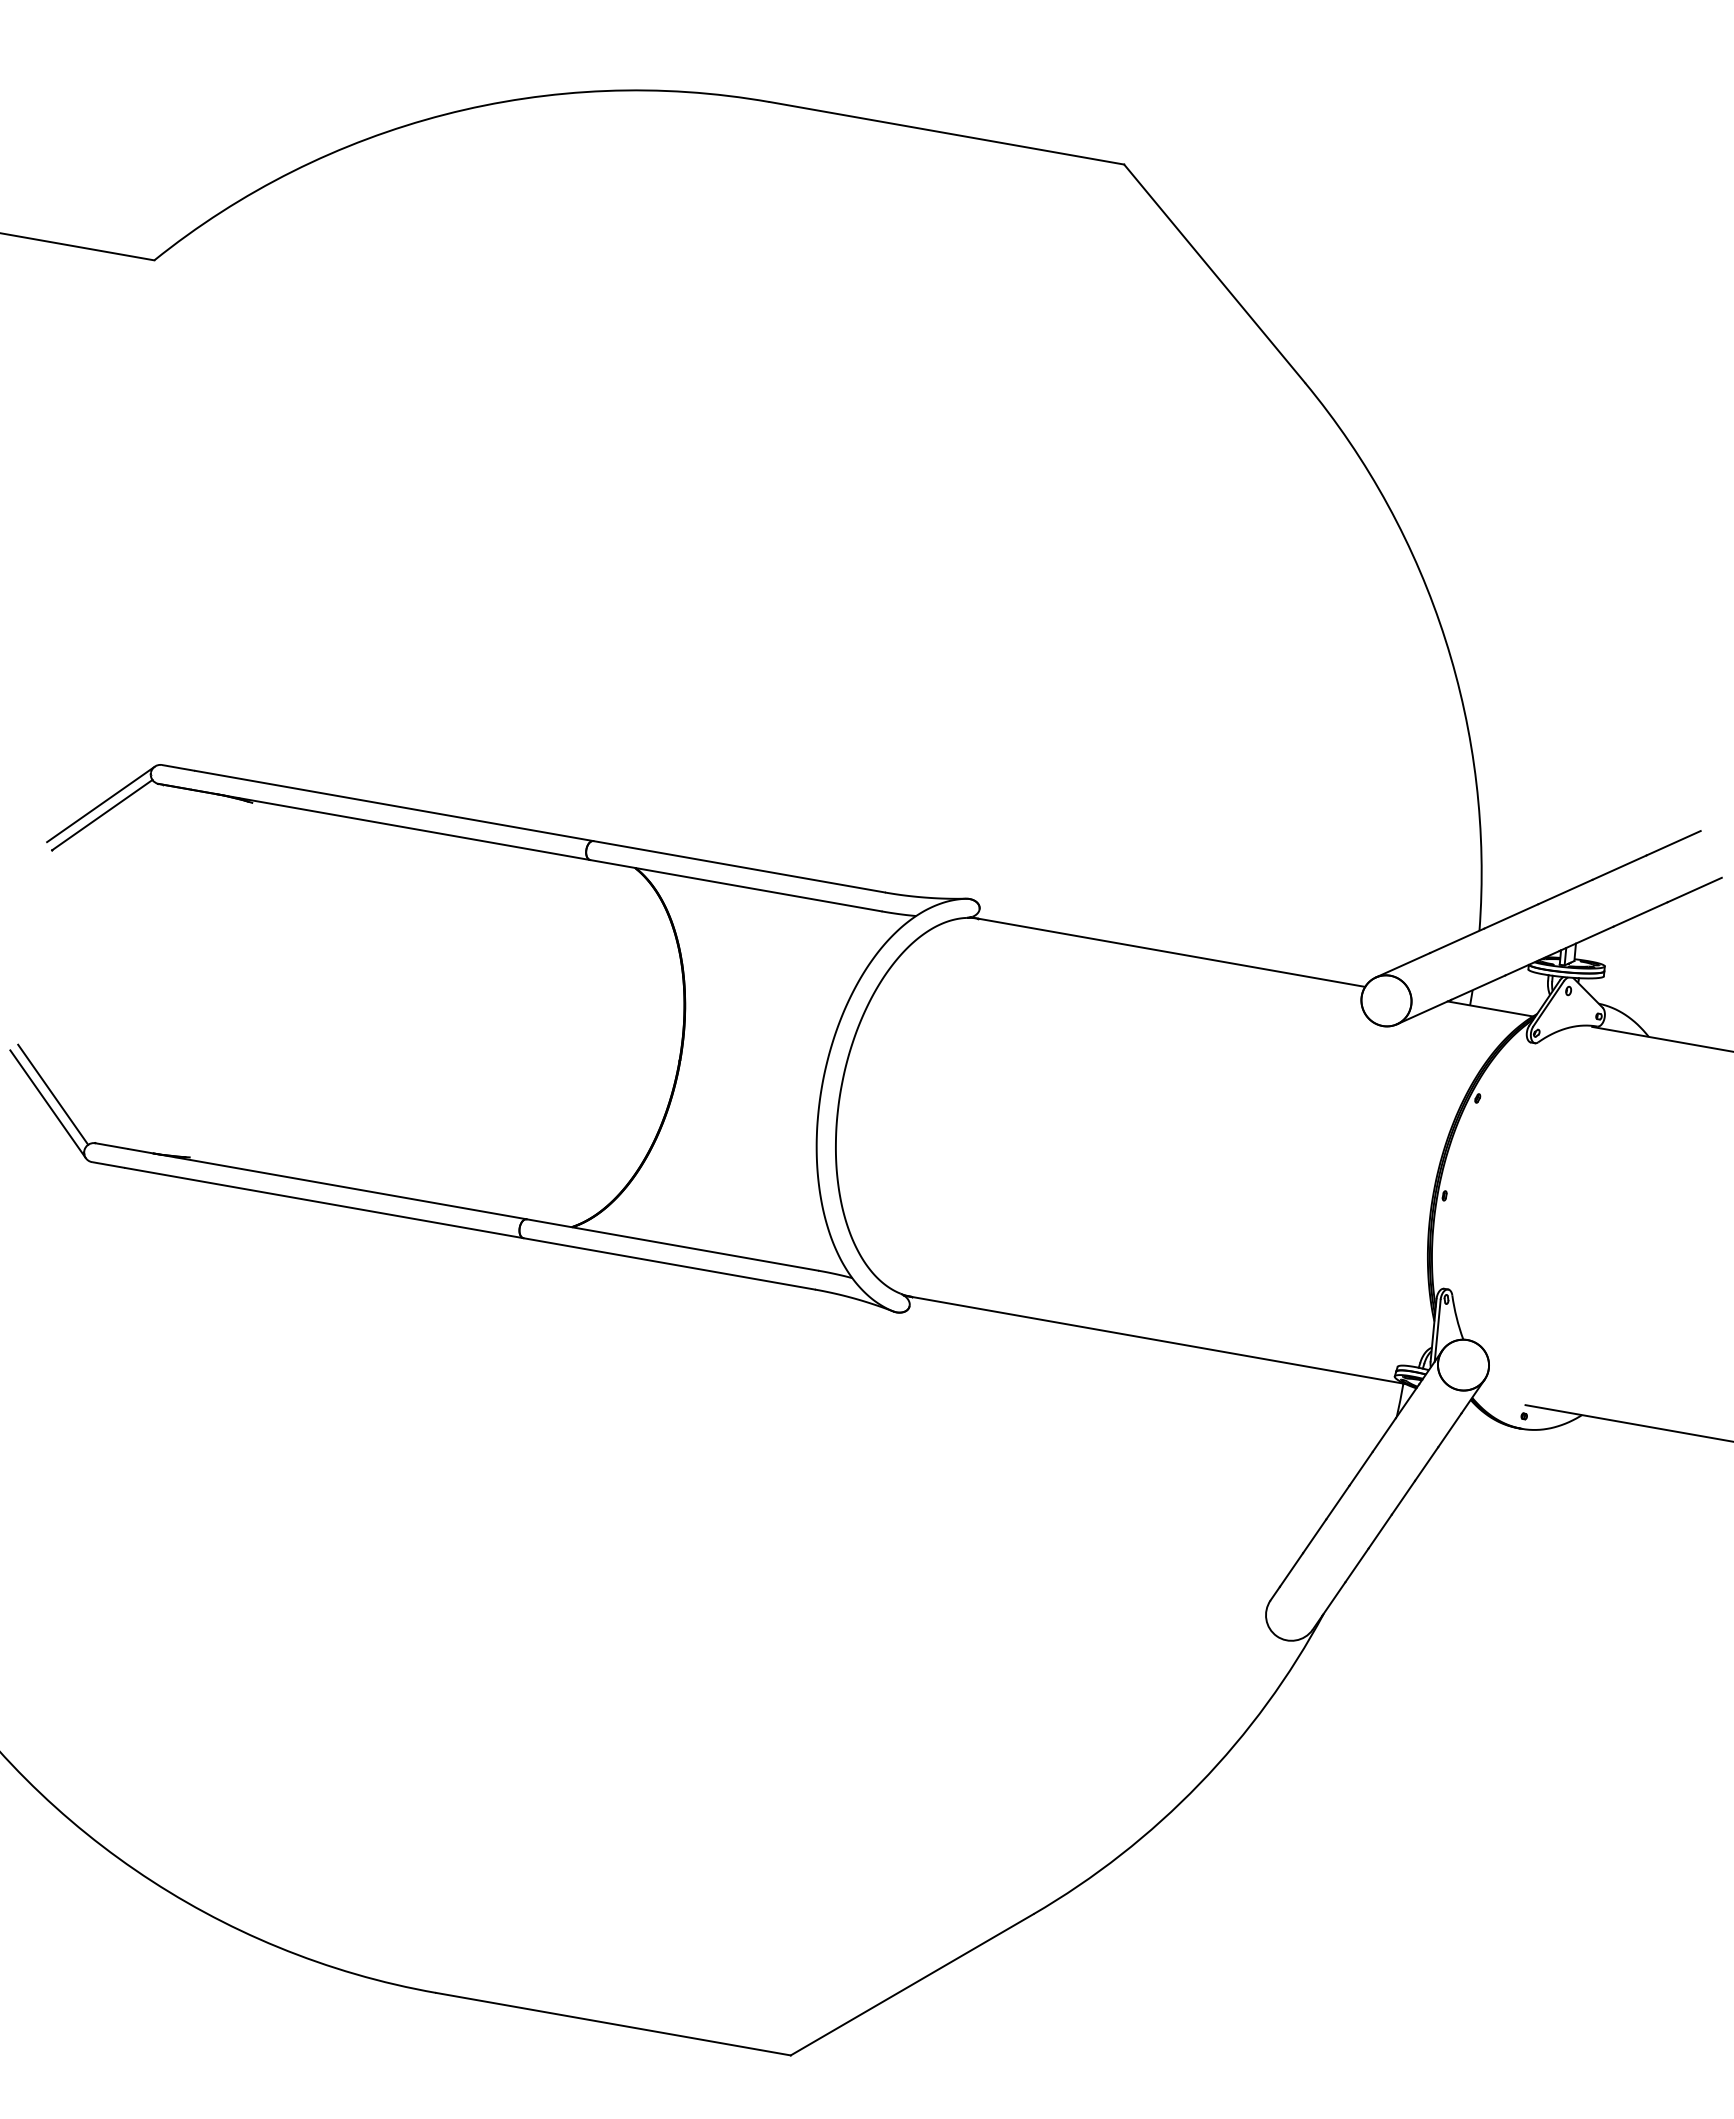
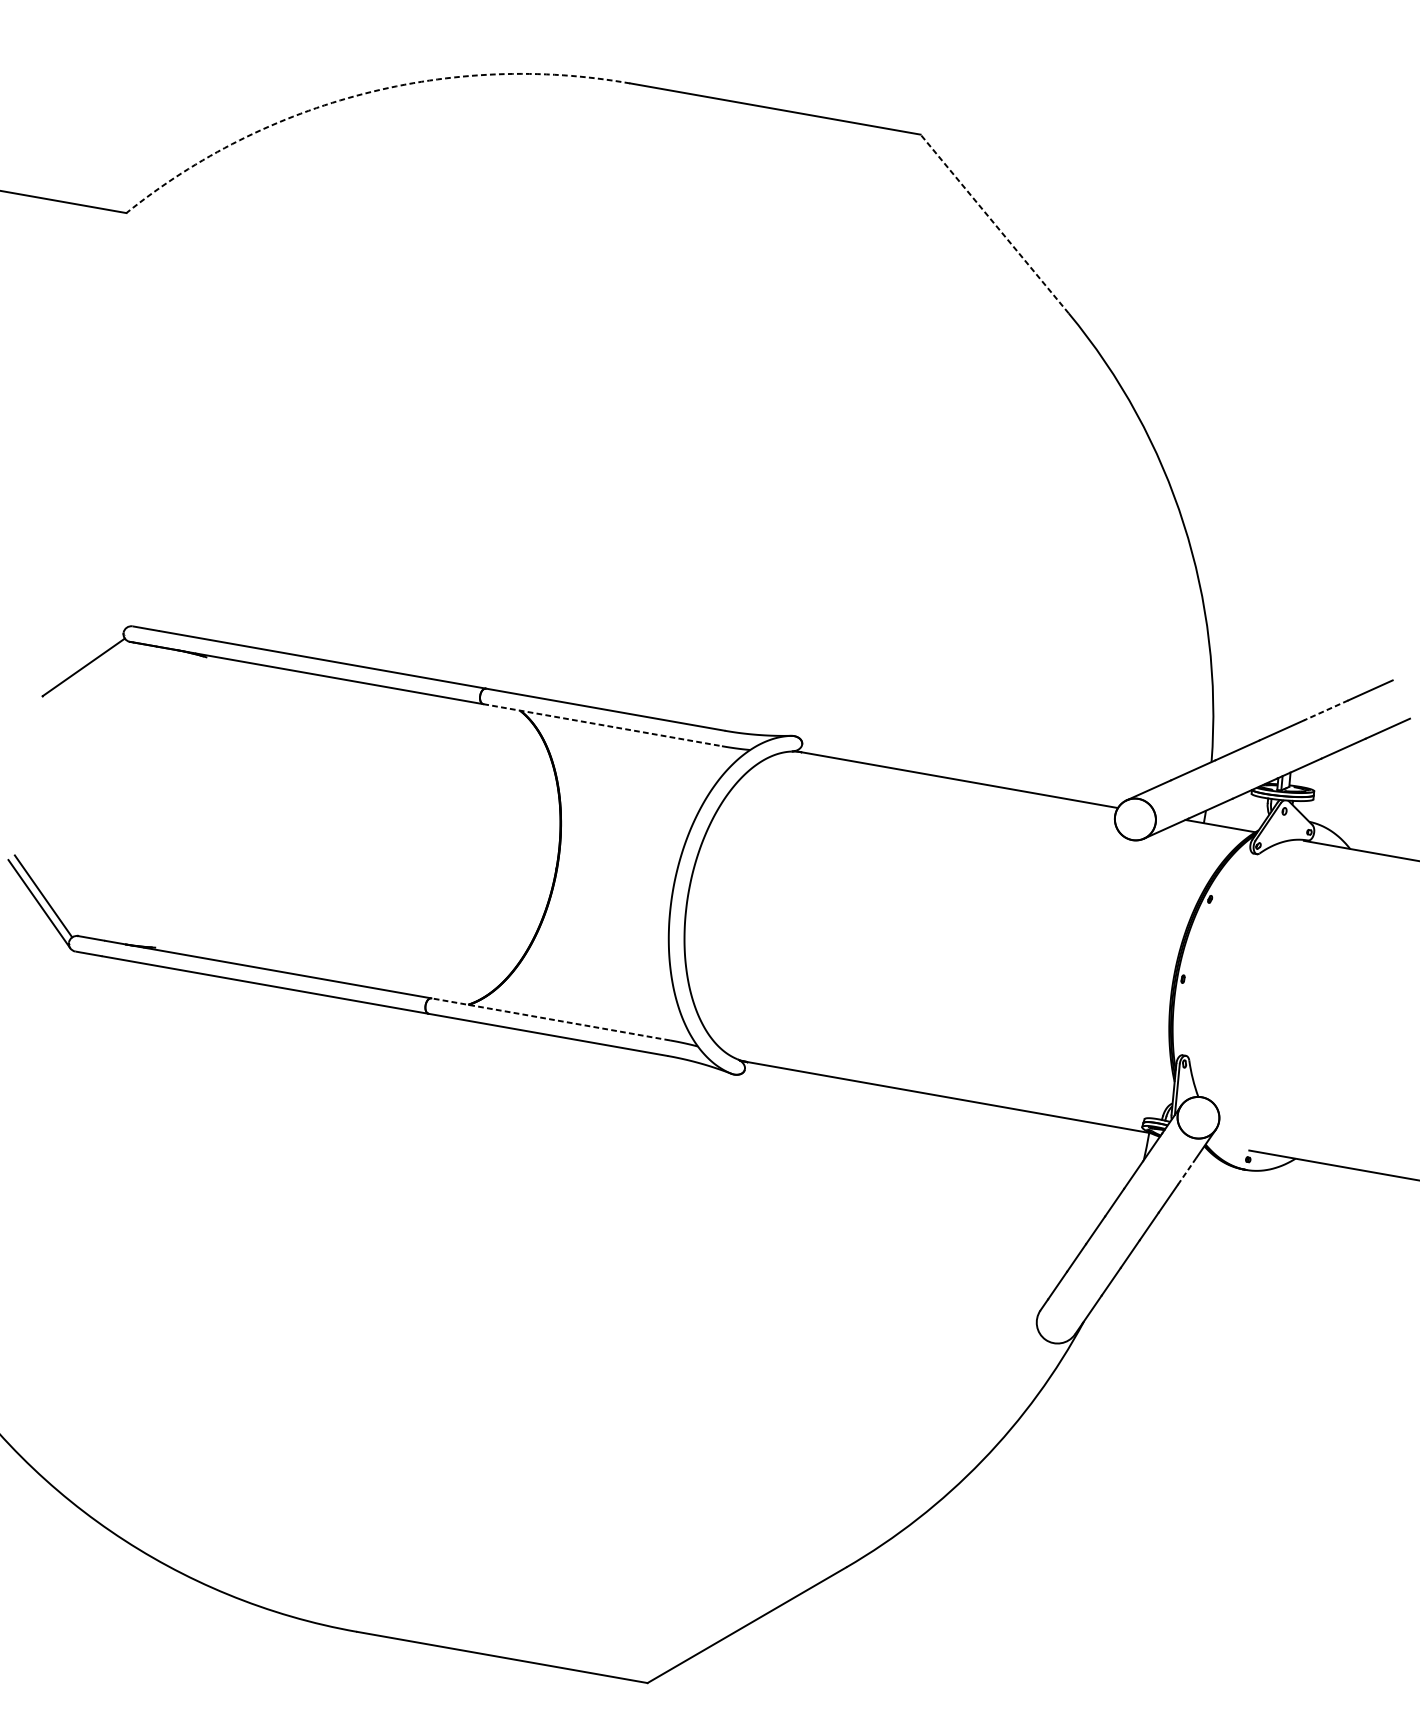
arc: (444, 114) -> (364, 93), solid -> dashed
line: (1214, 273) -> (994, 223), solid -> dashed
line: (100, 804) -> (82, 658), removed
line: (1619, 867) -> (1326, 710), solid -> dashed
line: (735, 885) -> (602, 725), solid -> dashed
line: (672, 1244) -> (550, 1018), solid -> dashed
line: (1450, 1429) -> (1187, 1170), solid -> dashed

